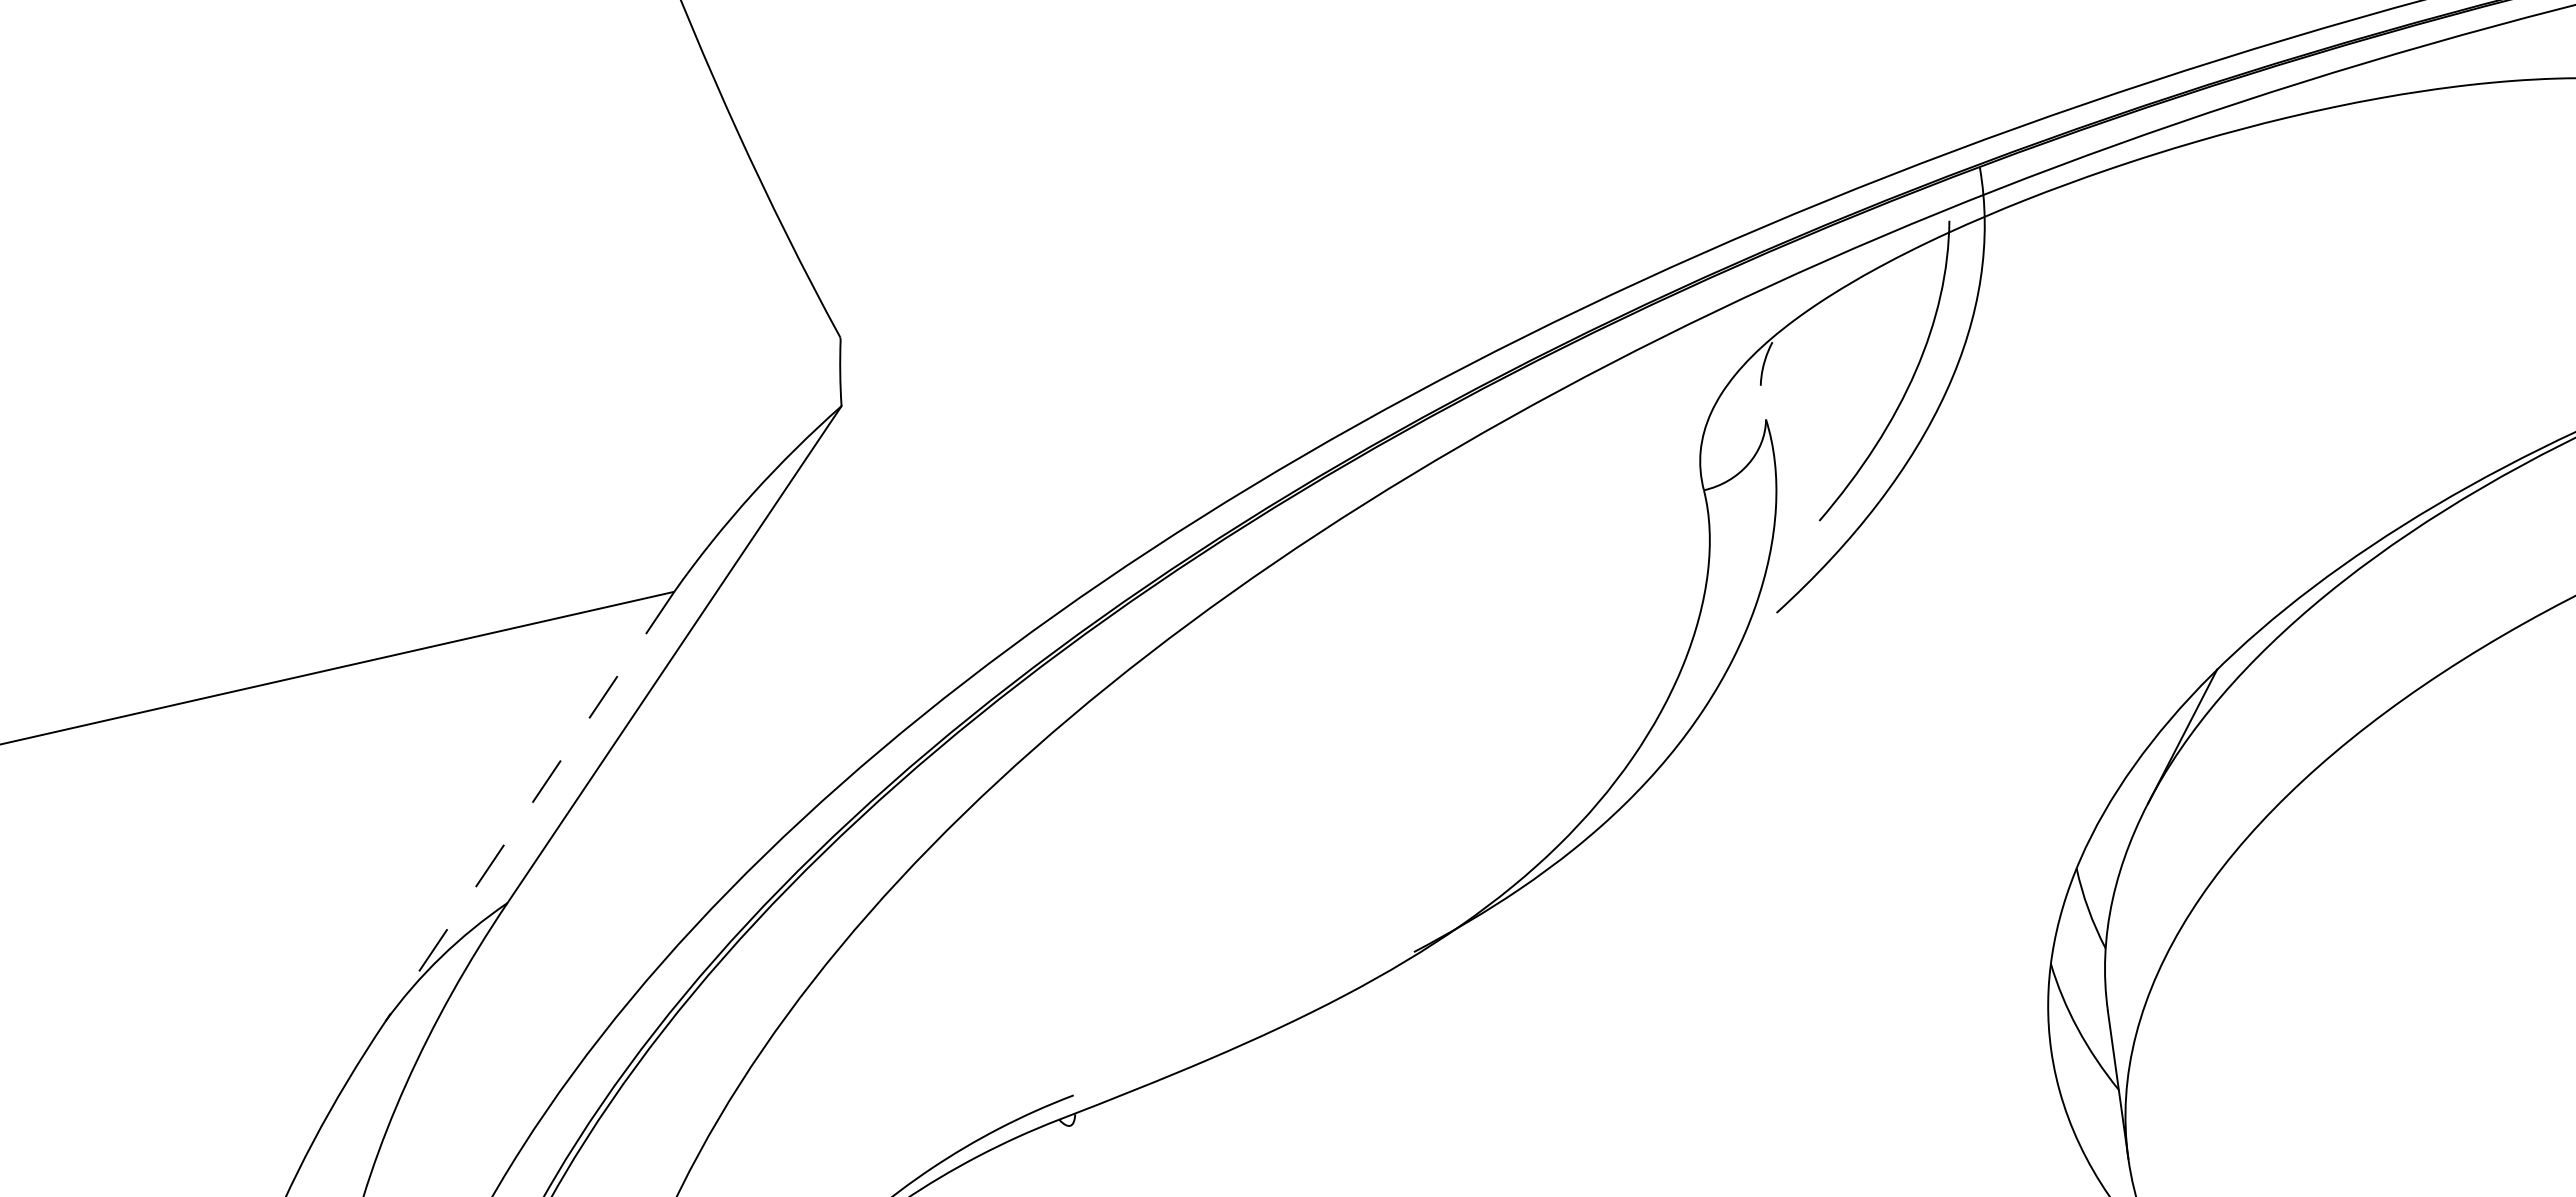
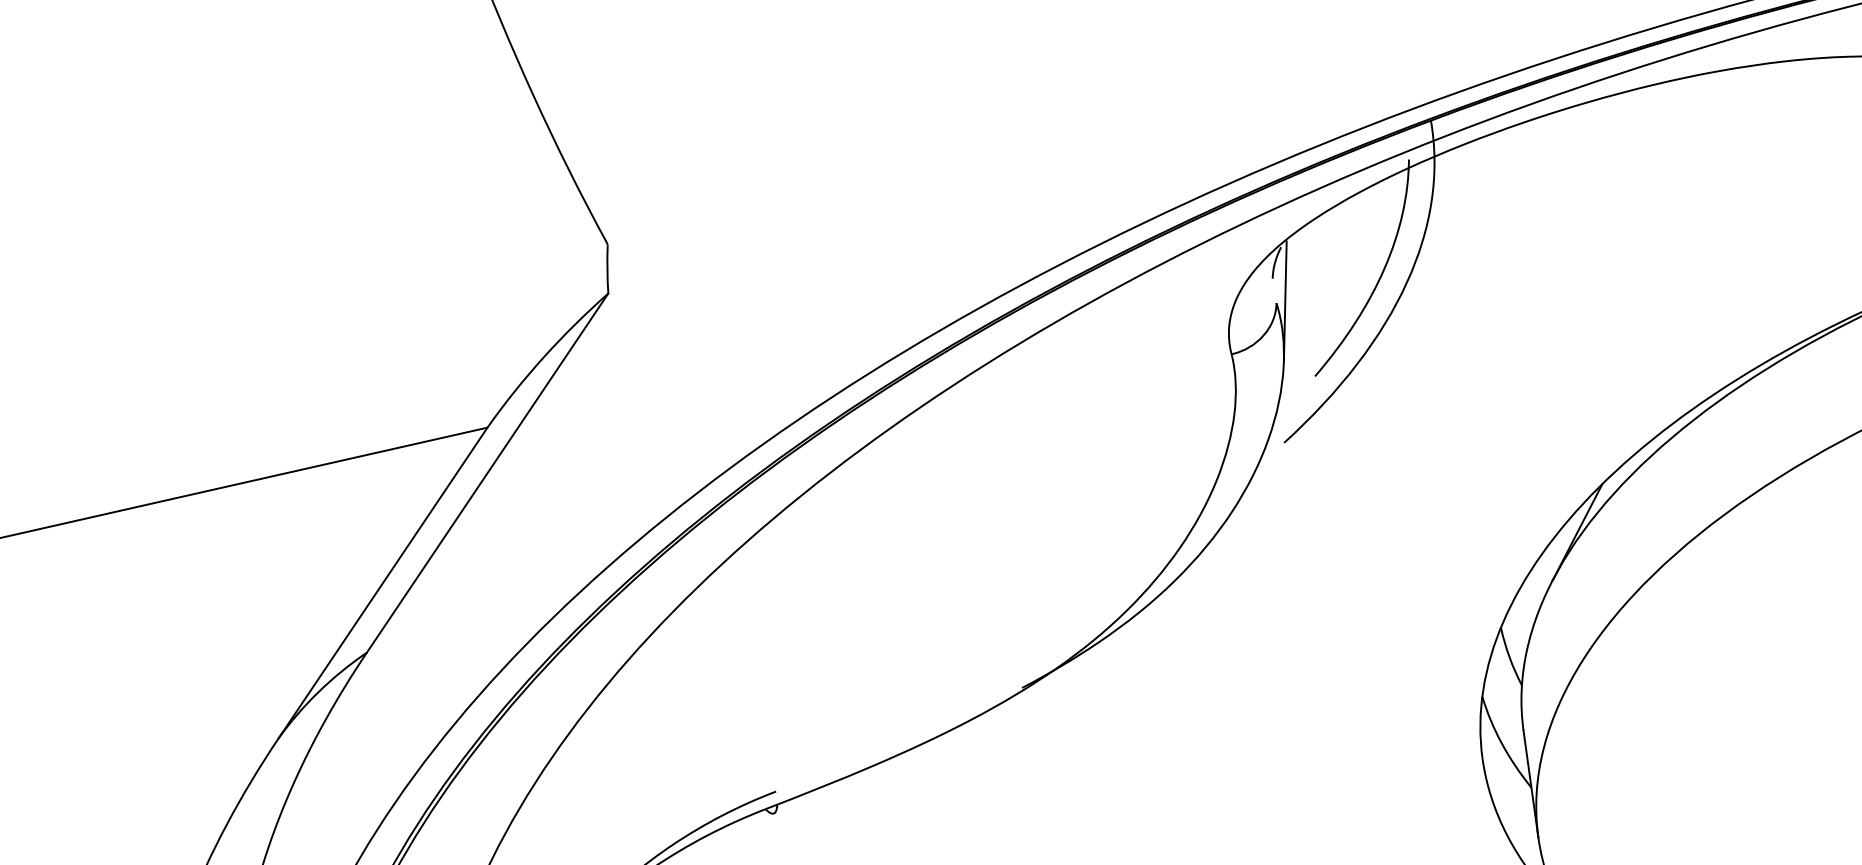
line: (1778, 416) -> (1285, 300), added
line: (529, 806) -> (382, 582), dashed -> solid

